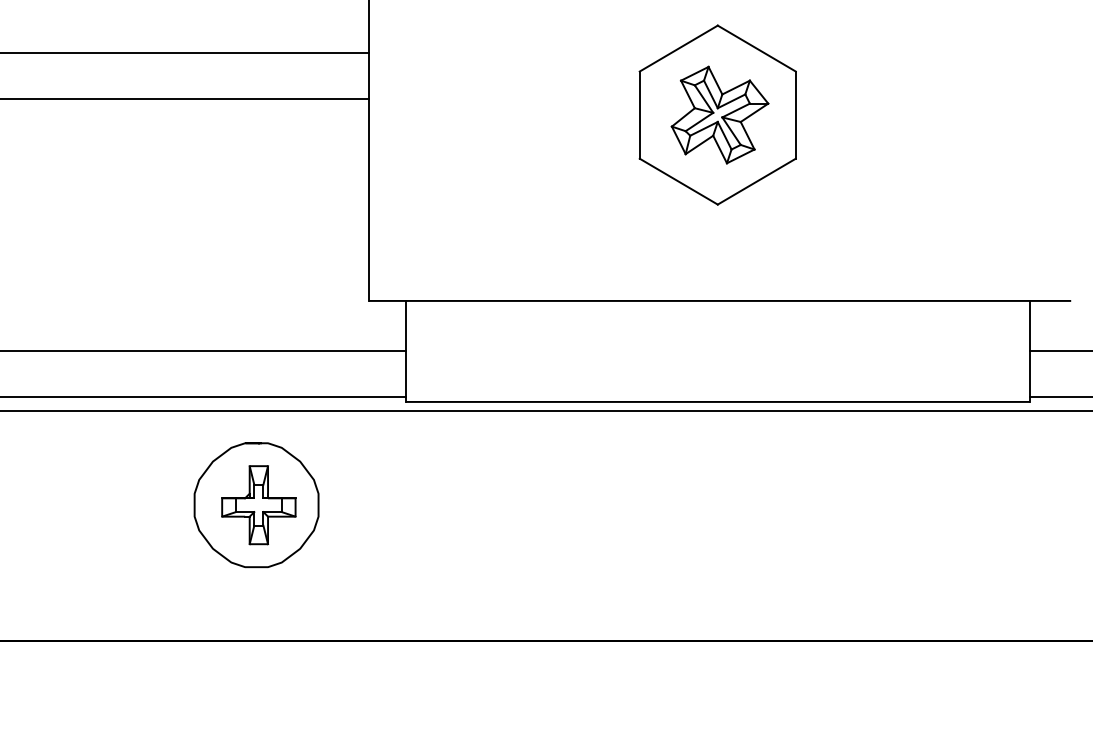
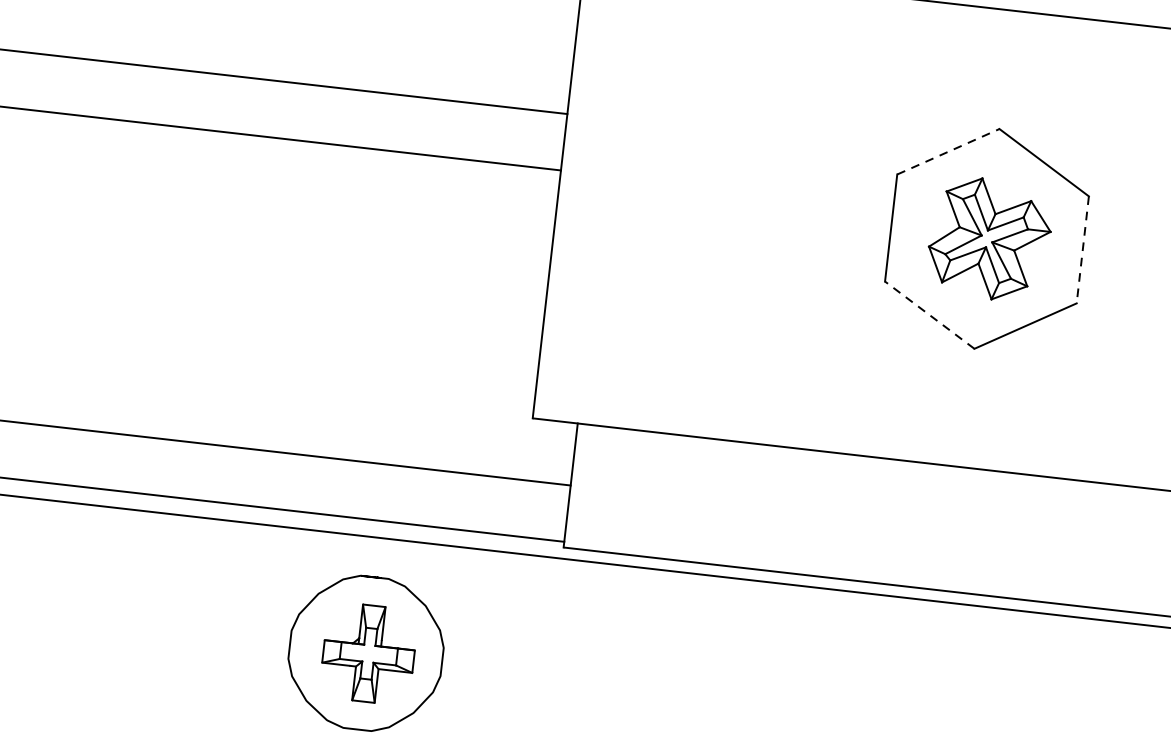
line: (679, 48) -> (949, 151), solid -> dashed
line: (795, 115) -> (1082, 250), solid -> dashed
line: (678, 181) -> (929, 314), solid -> dashed

